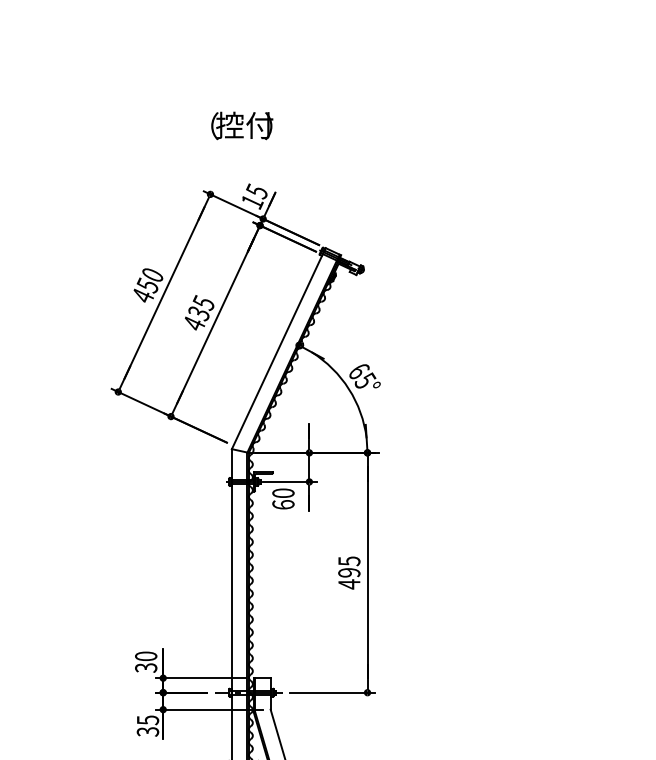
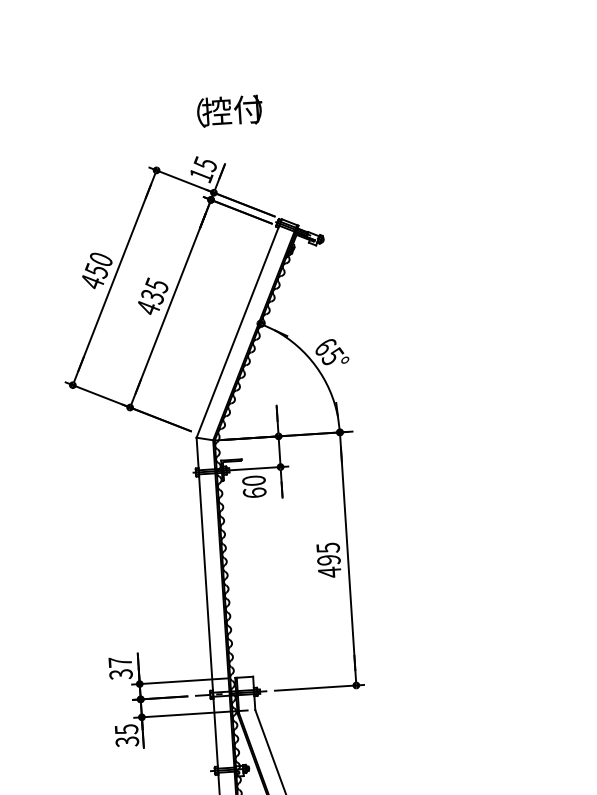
text: (242, 125) -> (230, 110), moved
text: (146, 656) -> (120, 662), 30 -> 37

